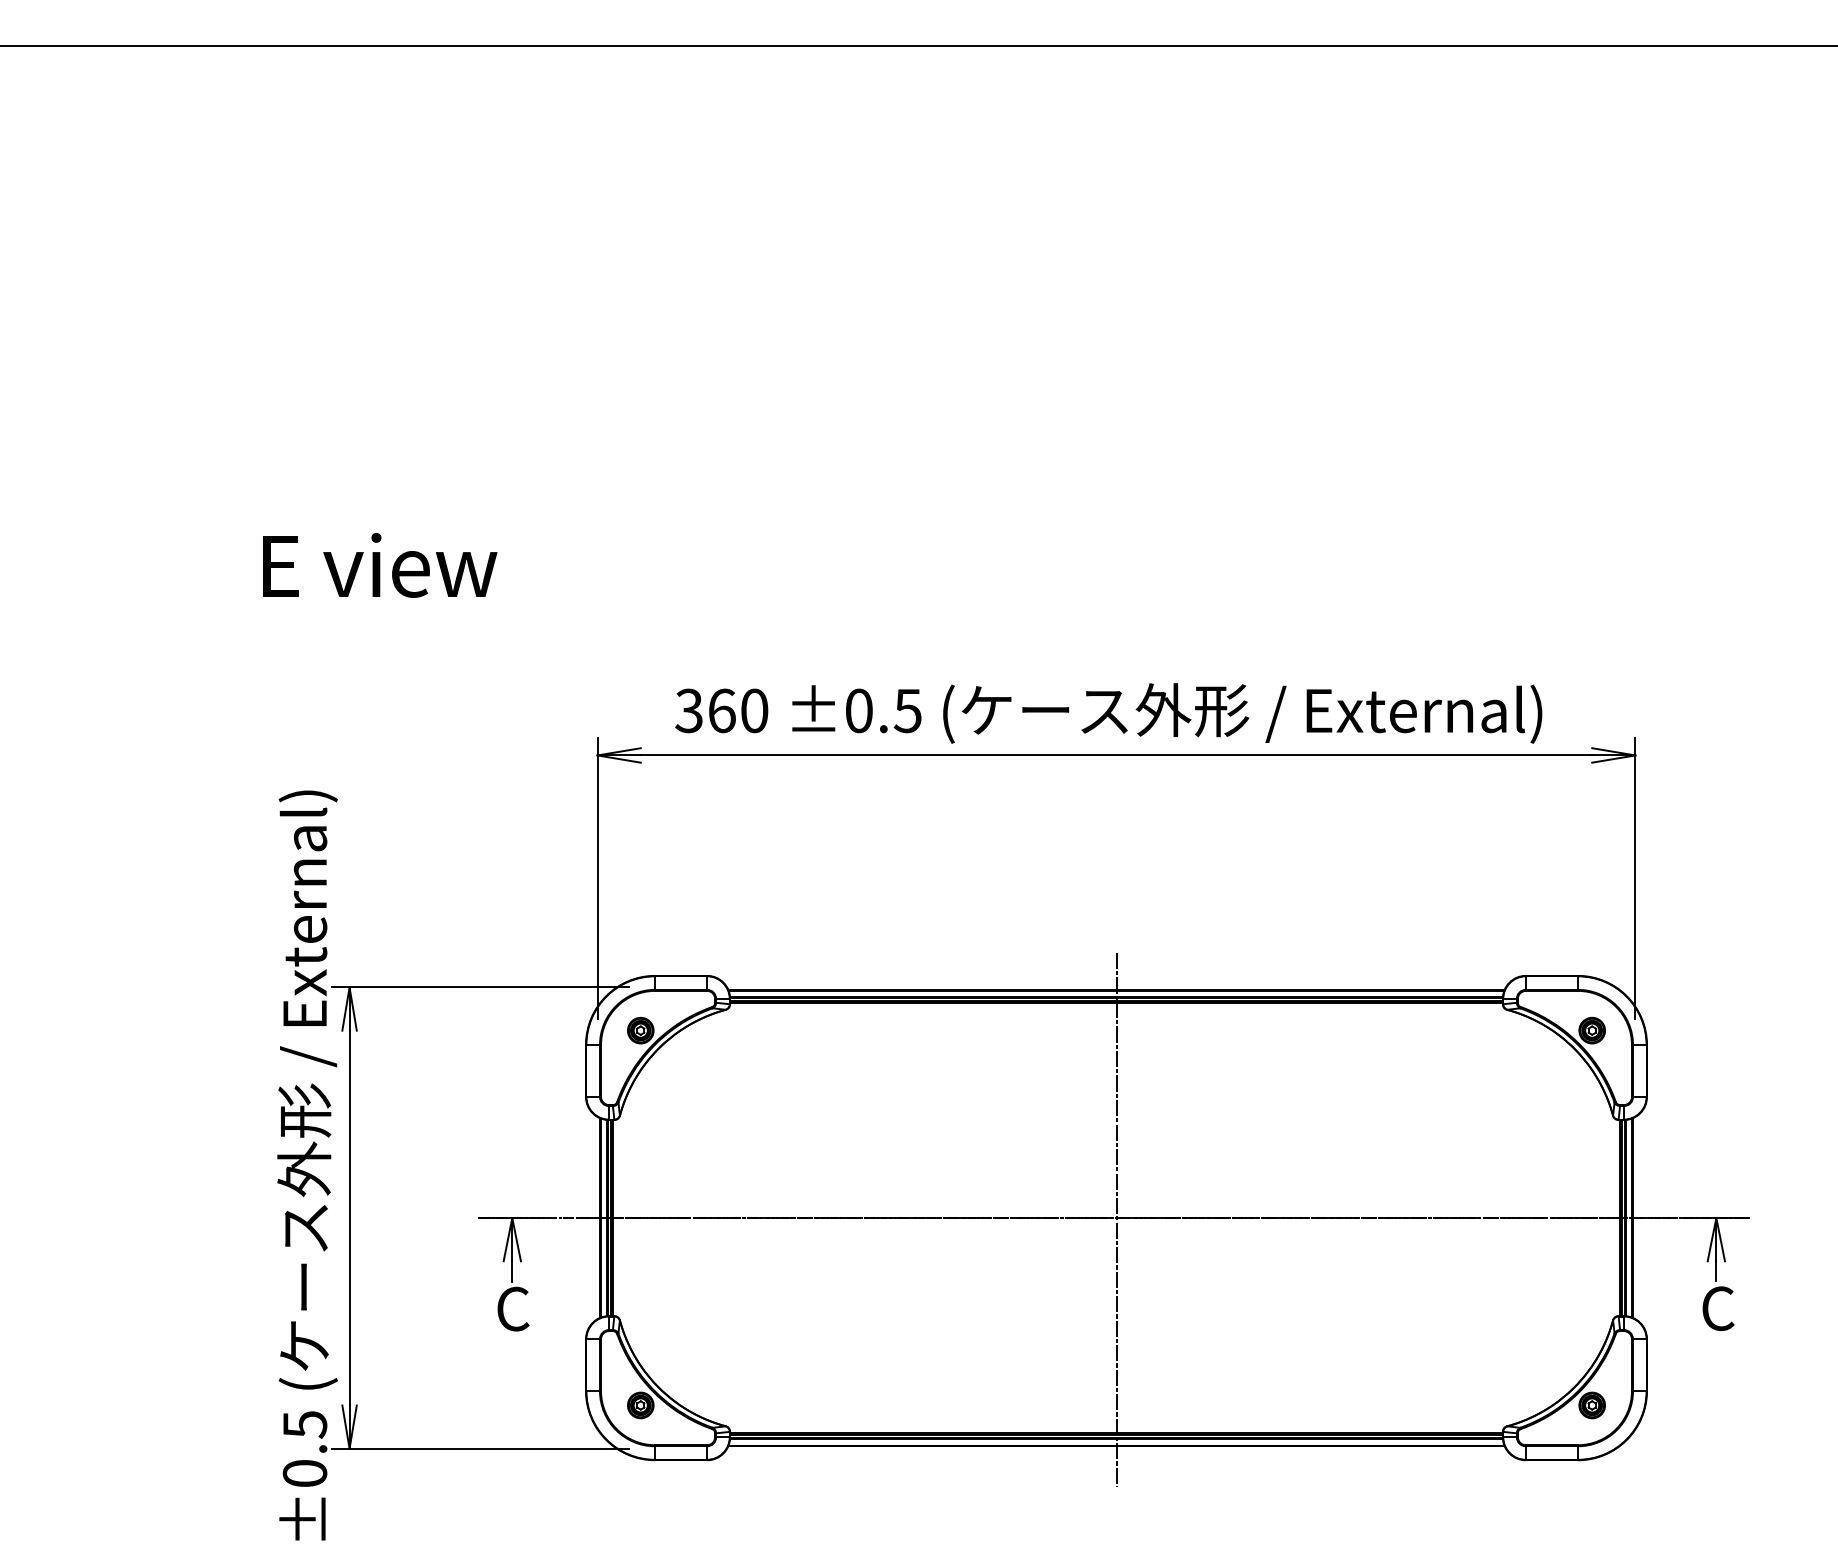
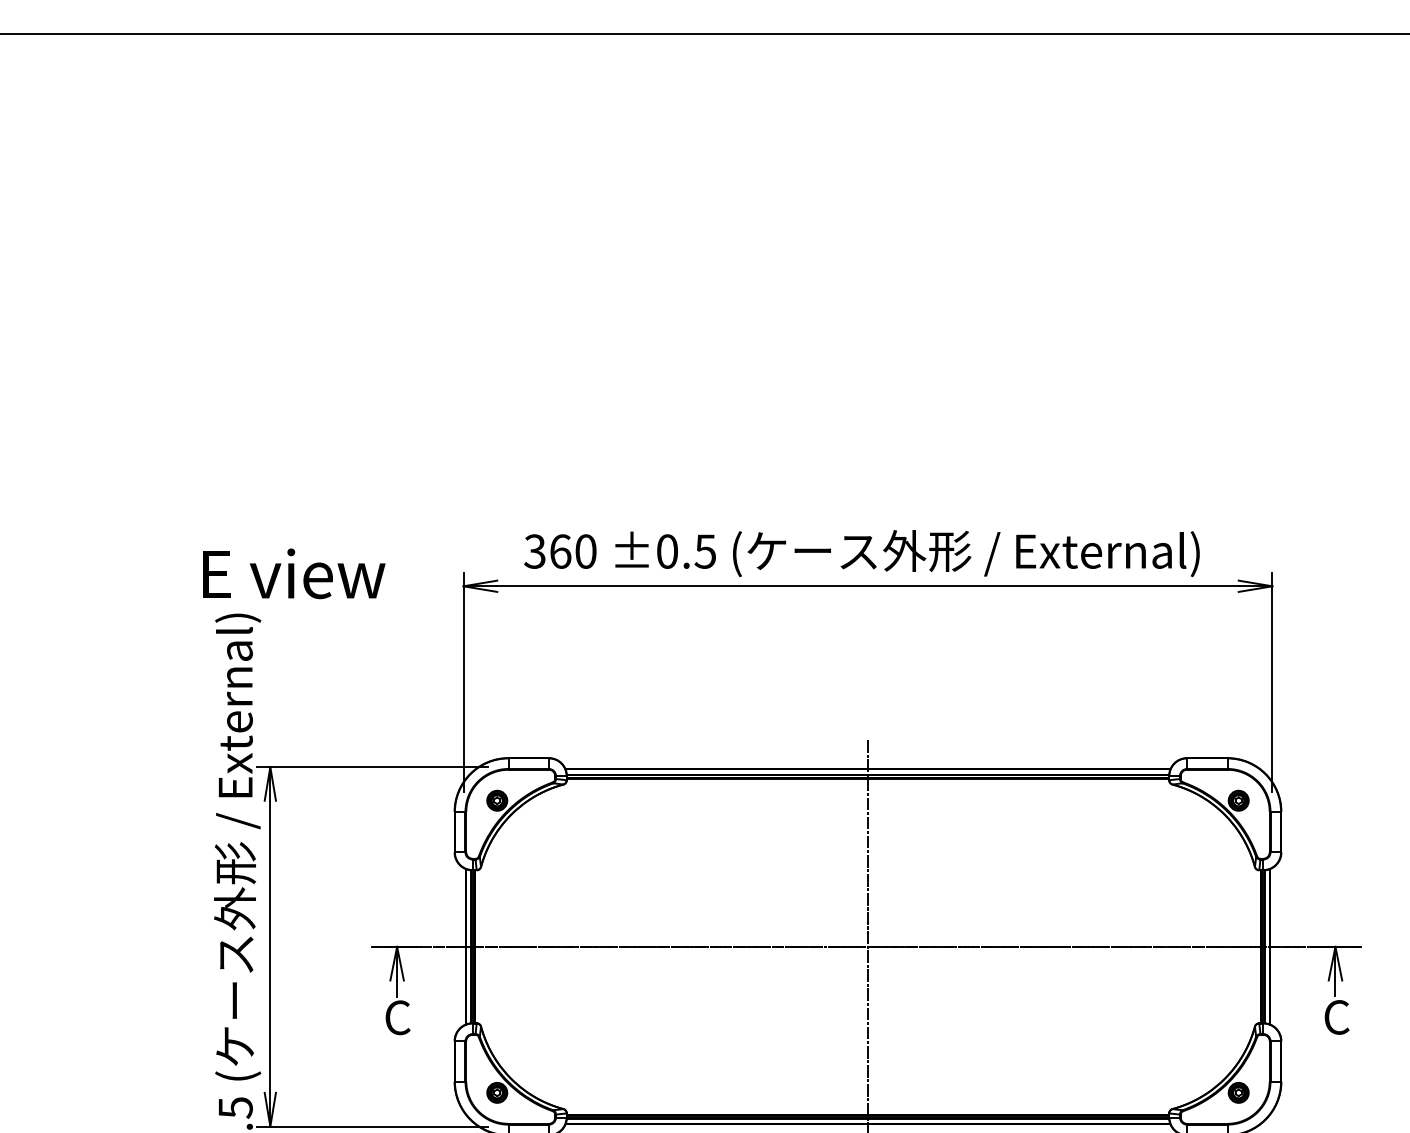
text: (380, 565) -> (294, 573), moved

